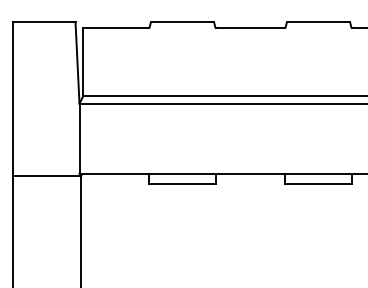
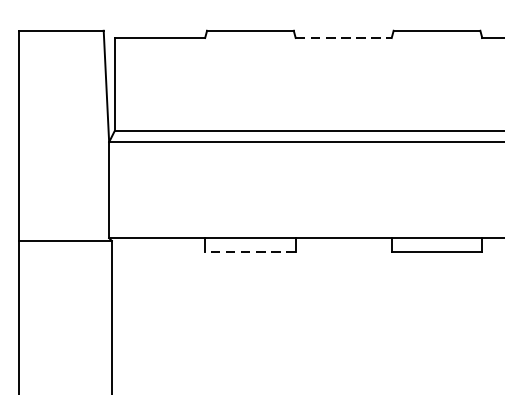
line: (250, 27) -> (343, 37), solid -> dashed
line: (182, 183) -> (250, 251), solid -> dashed

